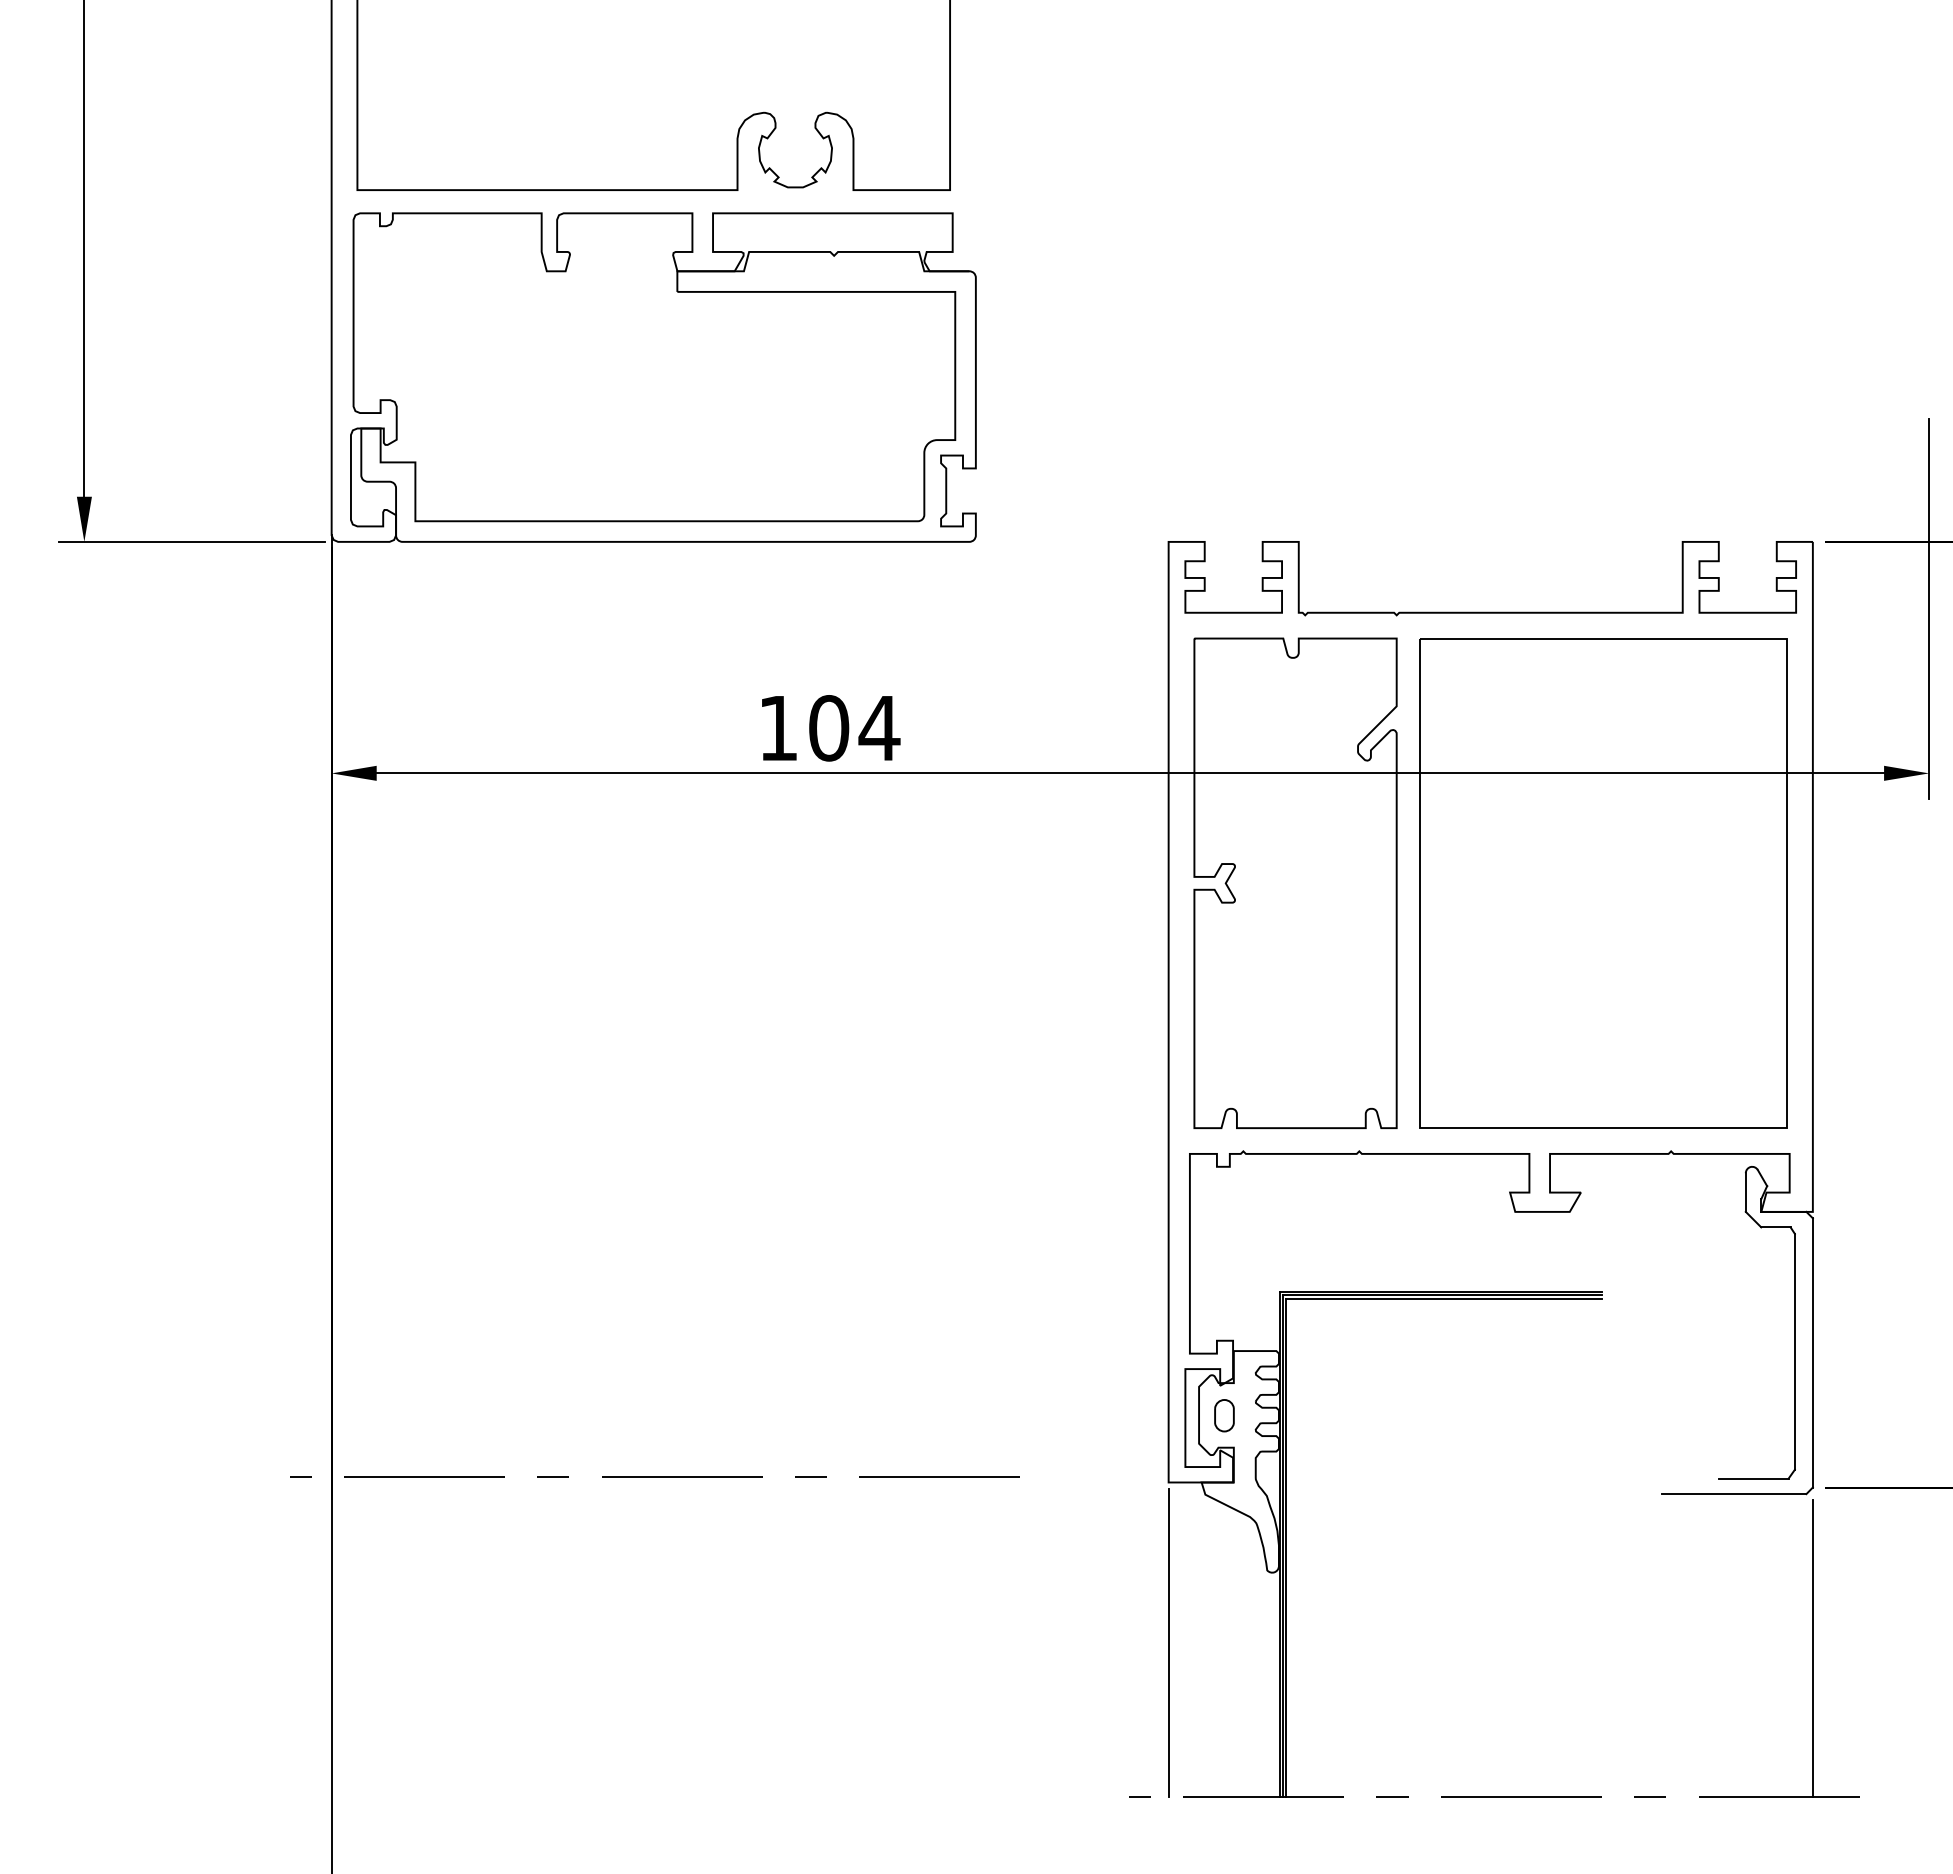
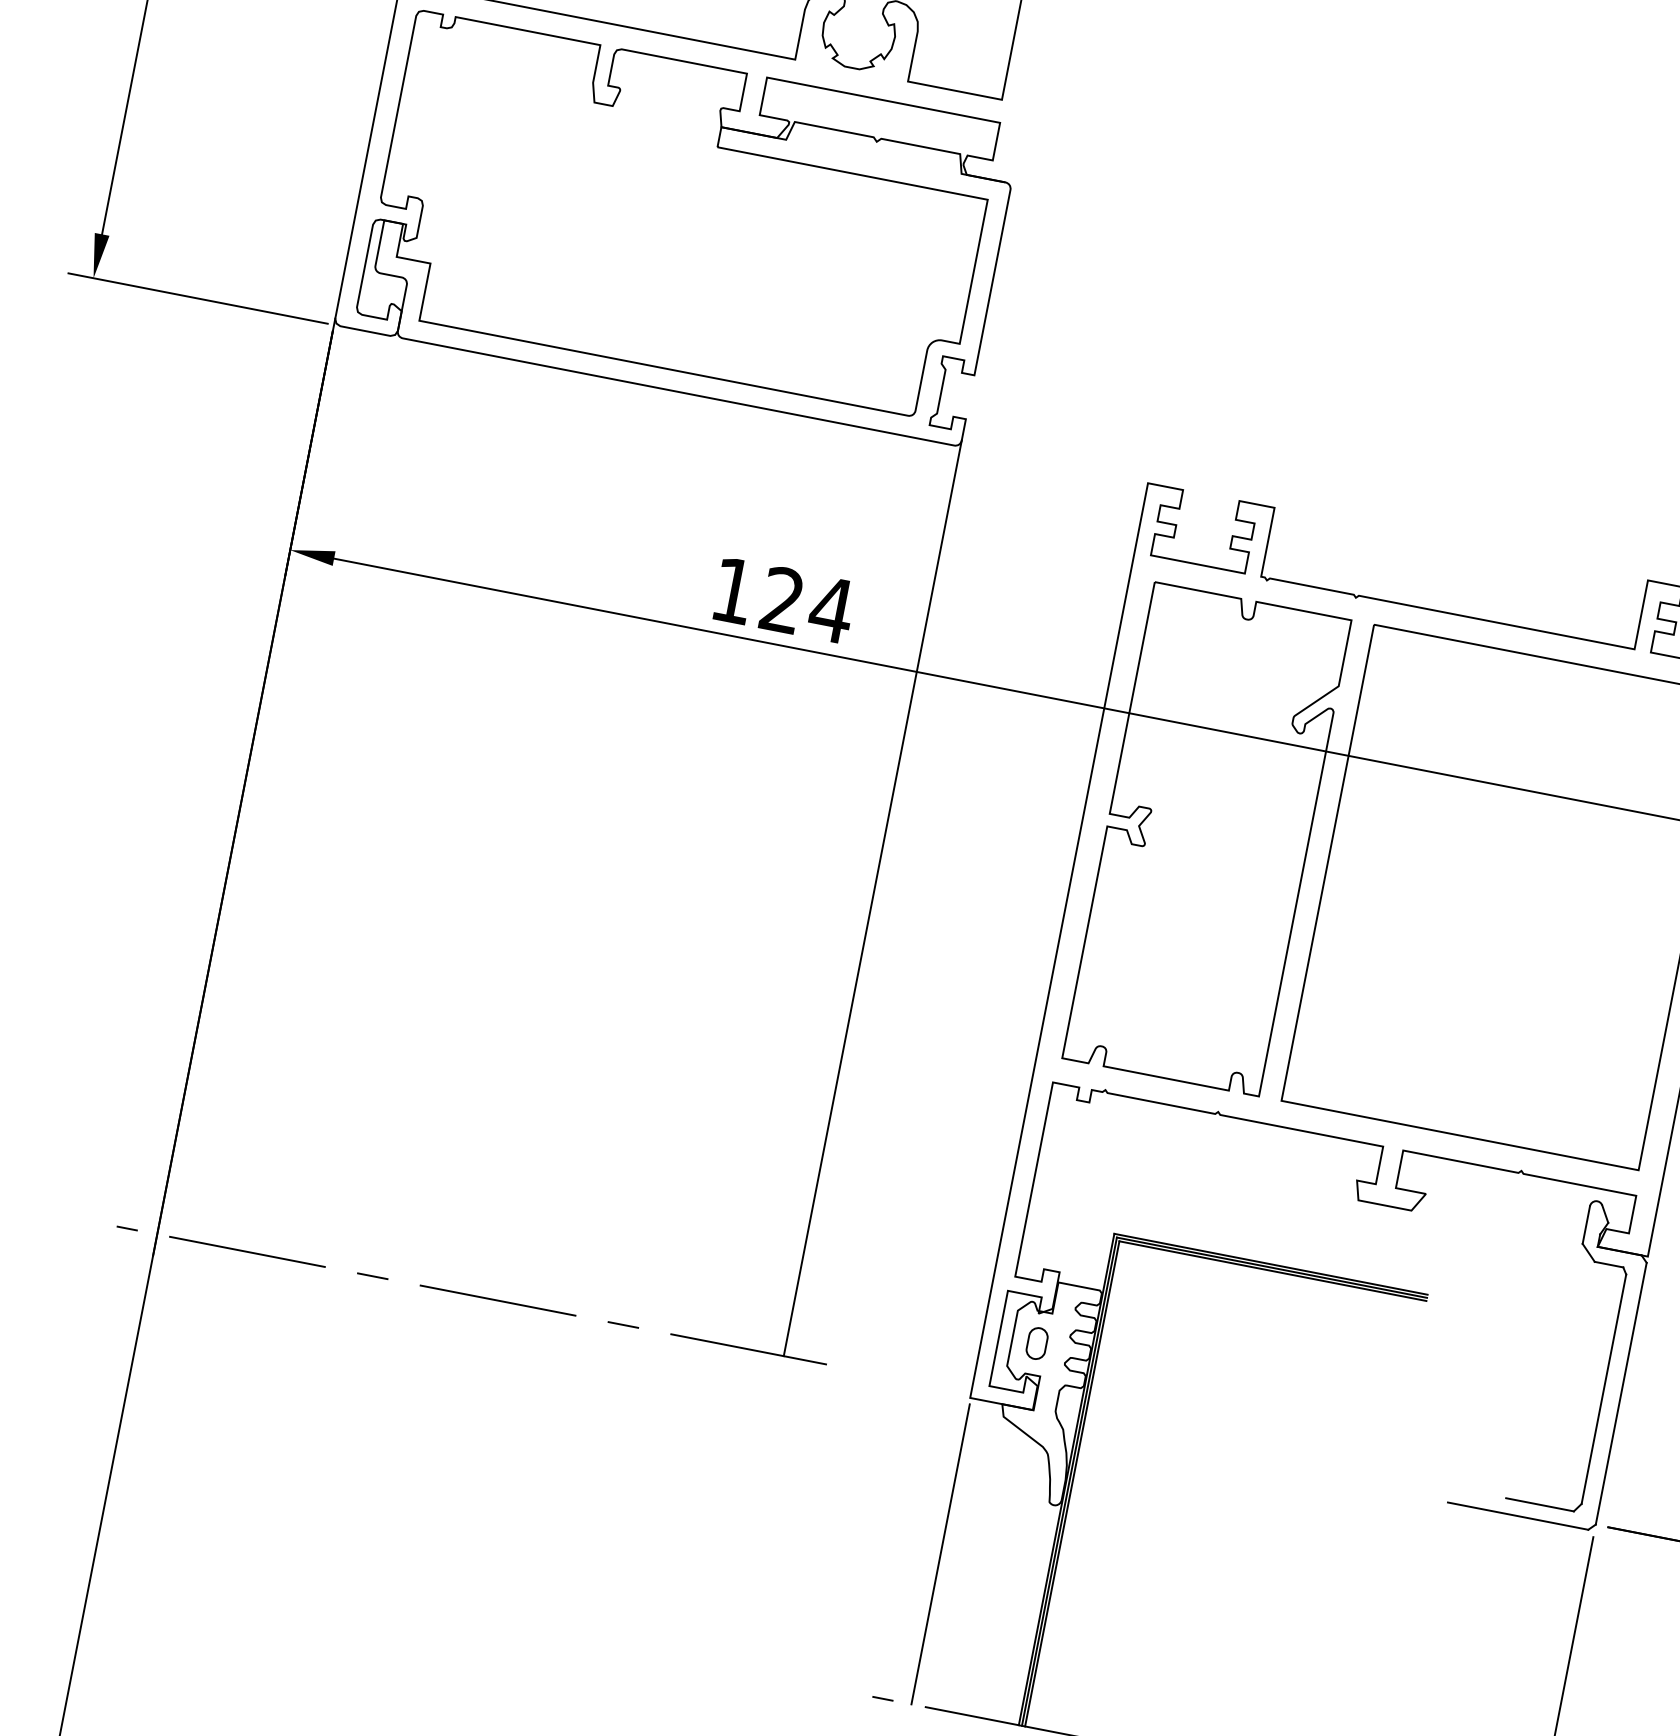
text: (829, 728) -> (782, 600), 104 -> 124
line: (975, 1005) -> (872, 897), added

